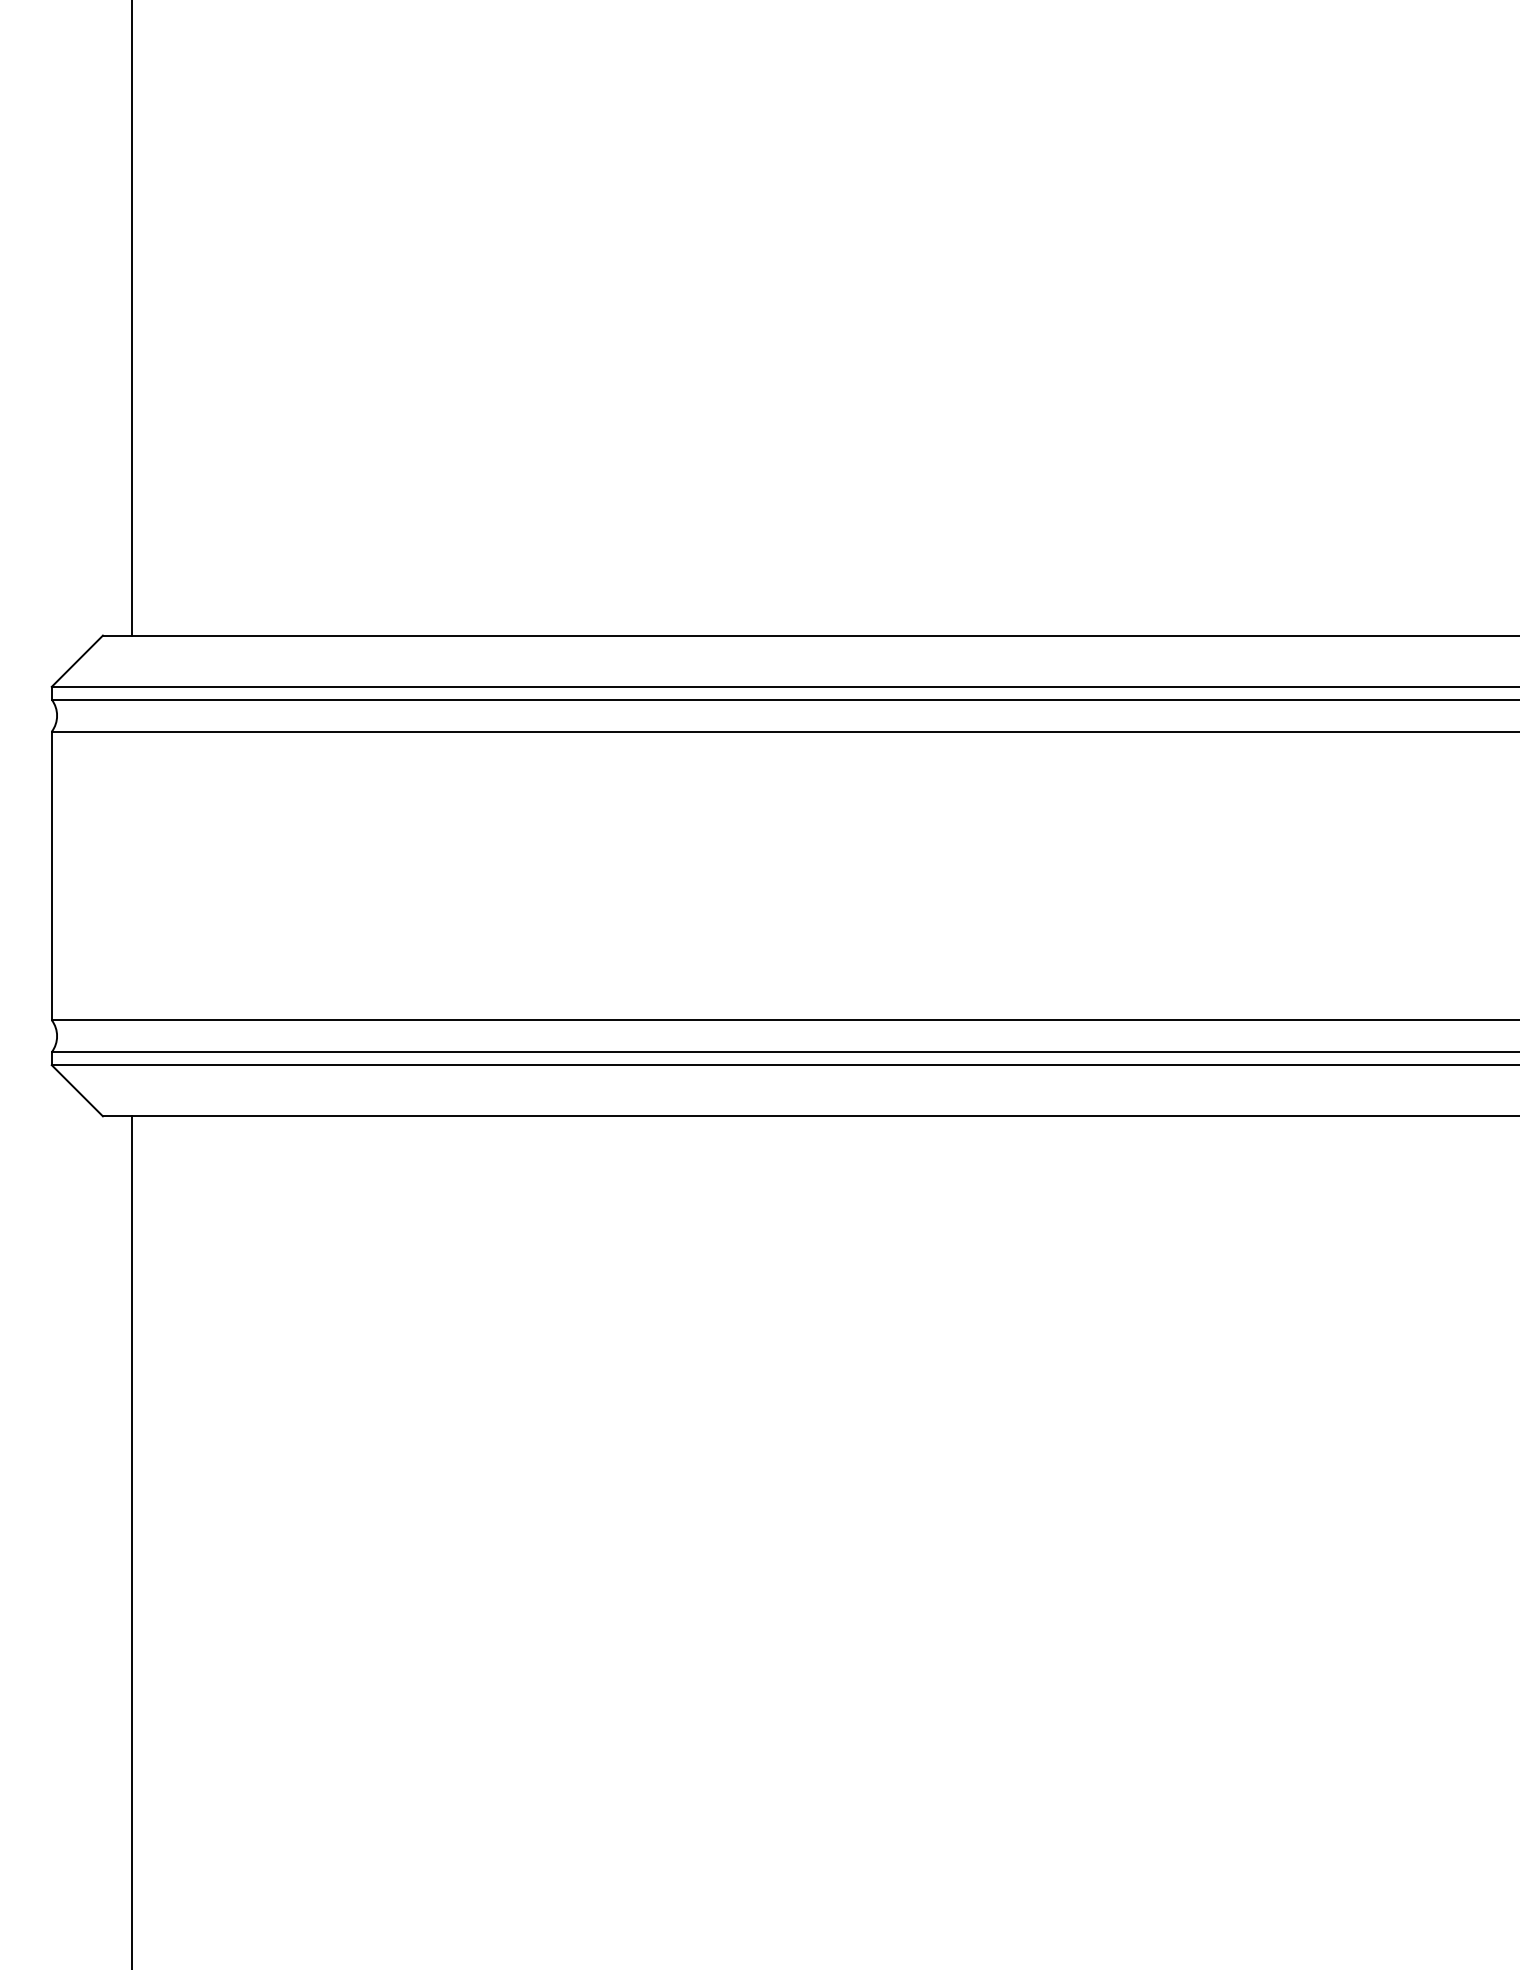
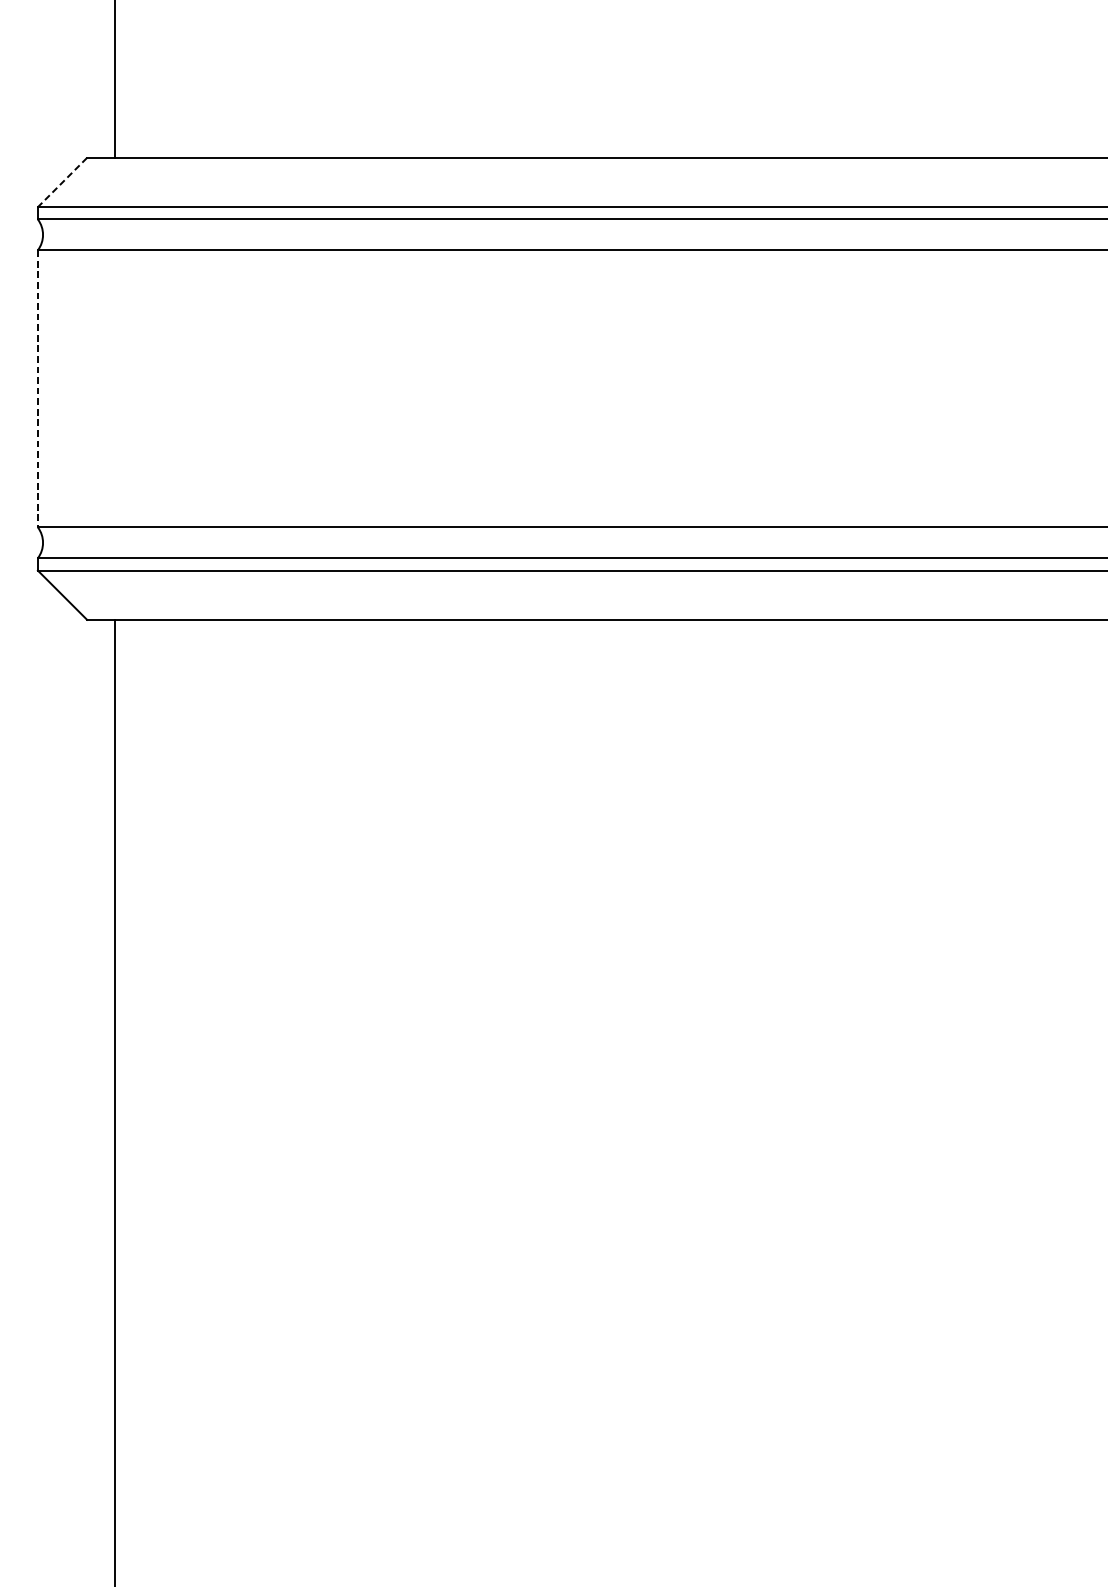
line: (77, 661) -> (62, 182), solid -> dashed
line: (51, 876) -> (37, 389), solid -> dashed

